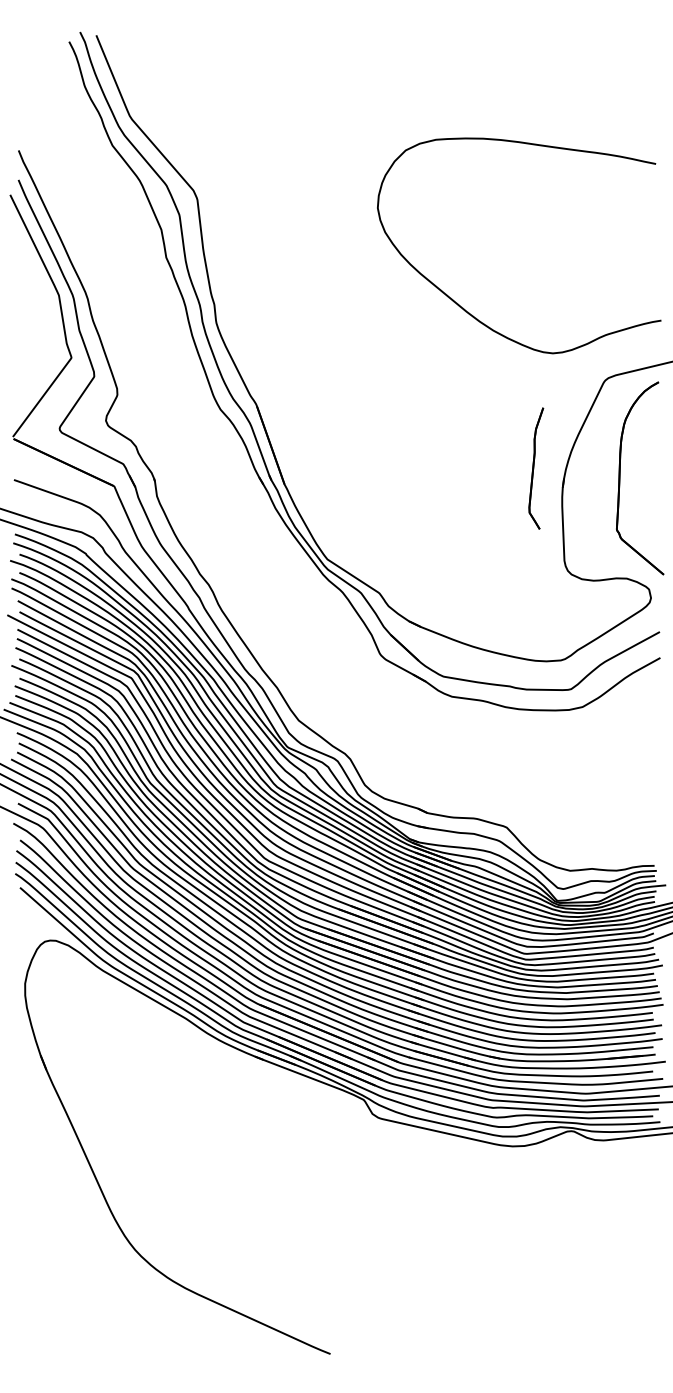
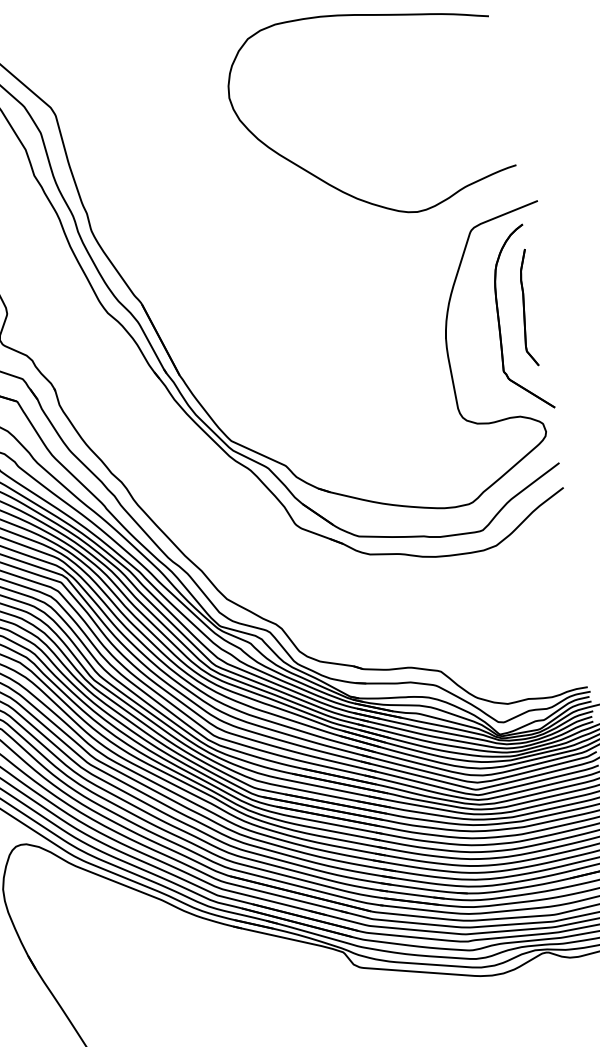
part: (536, 468) -> (527, 308), moved

